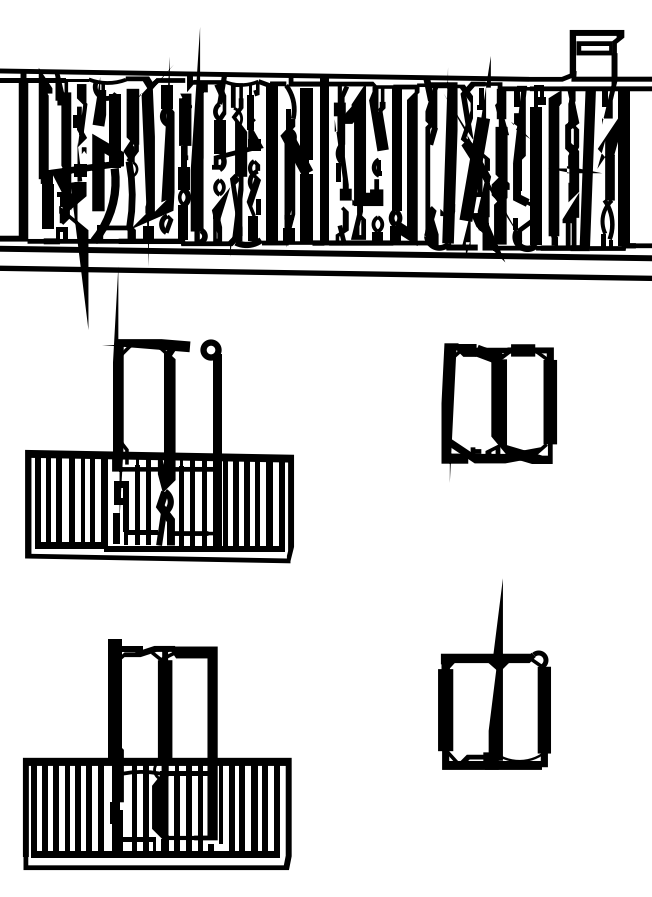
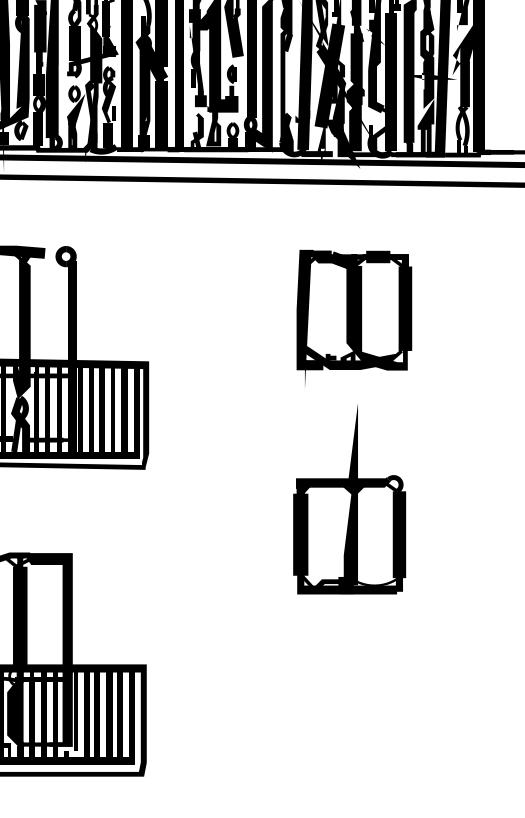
part: (494, 674) -> (349, 499), moved

